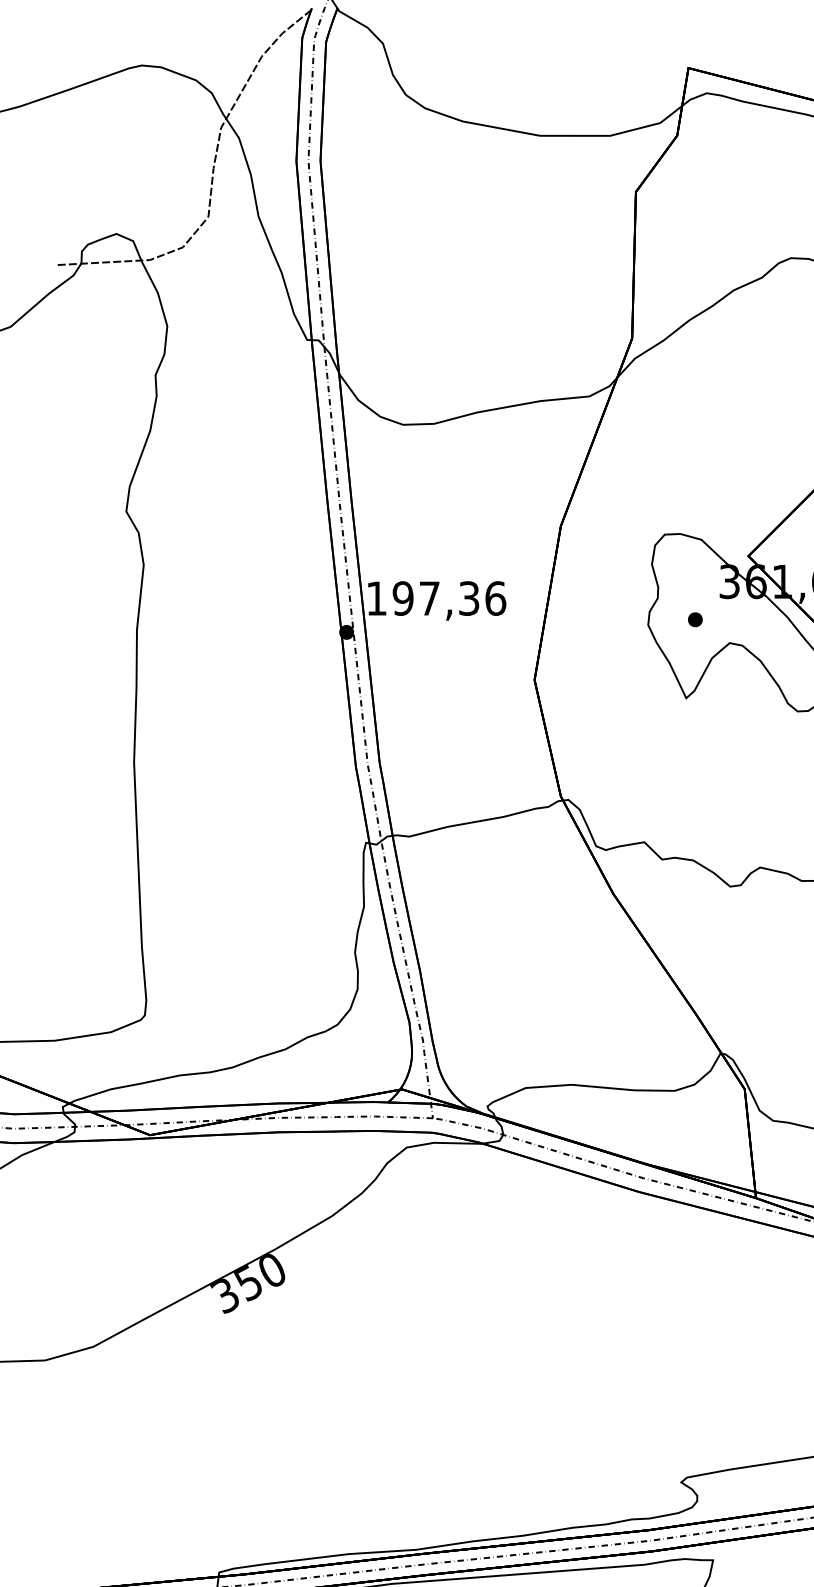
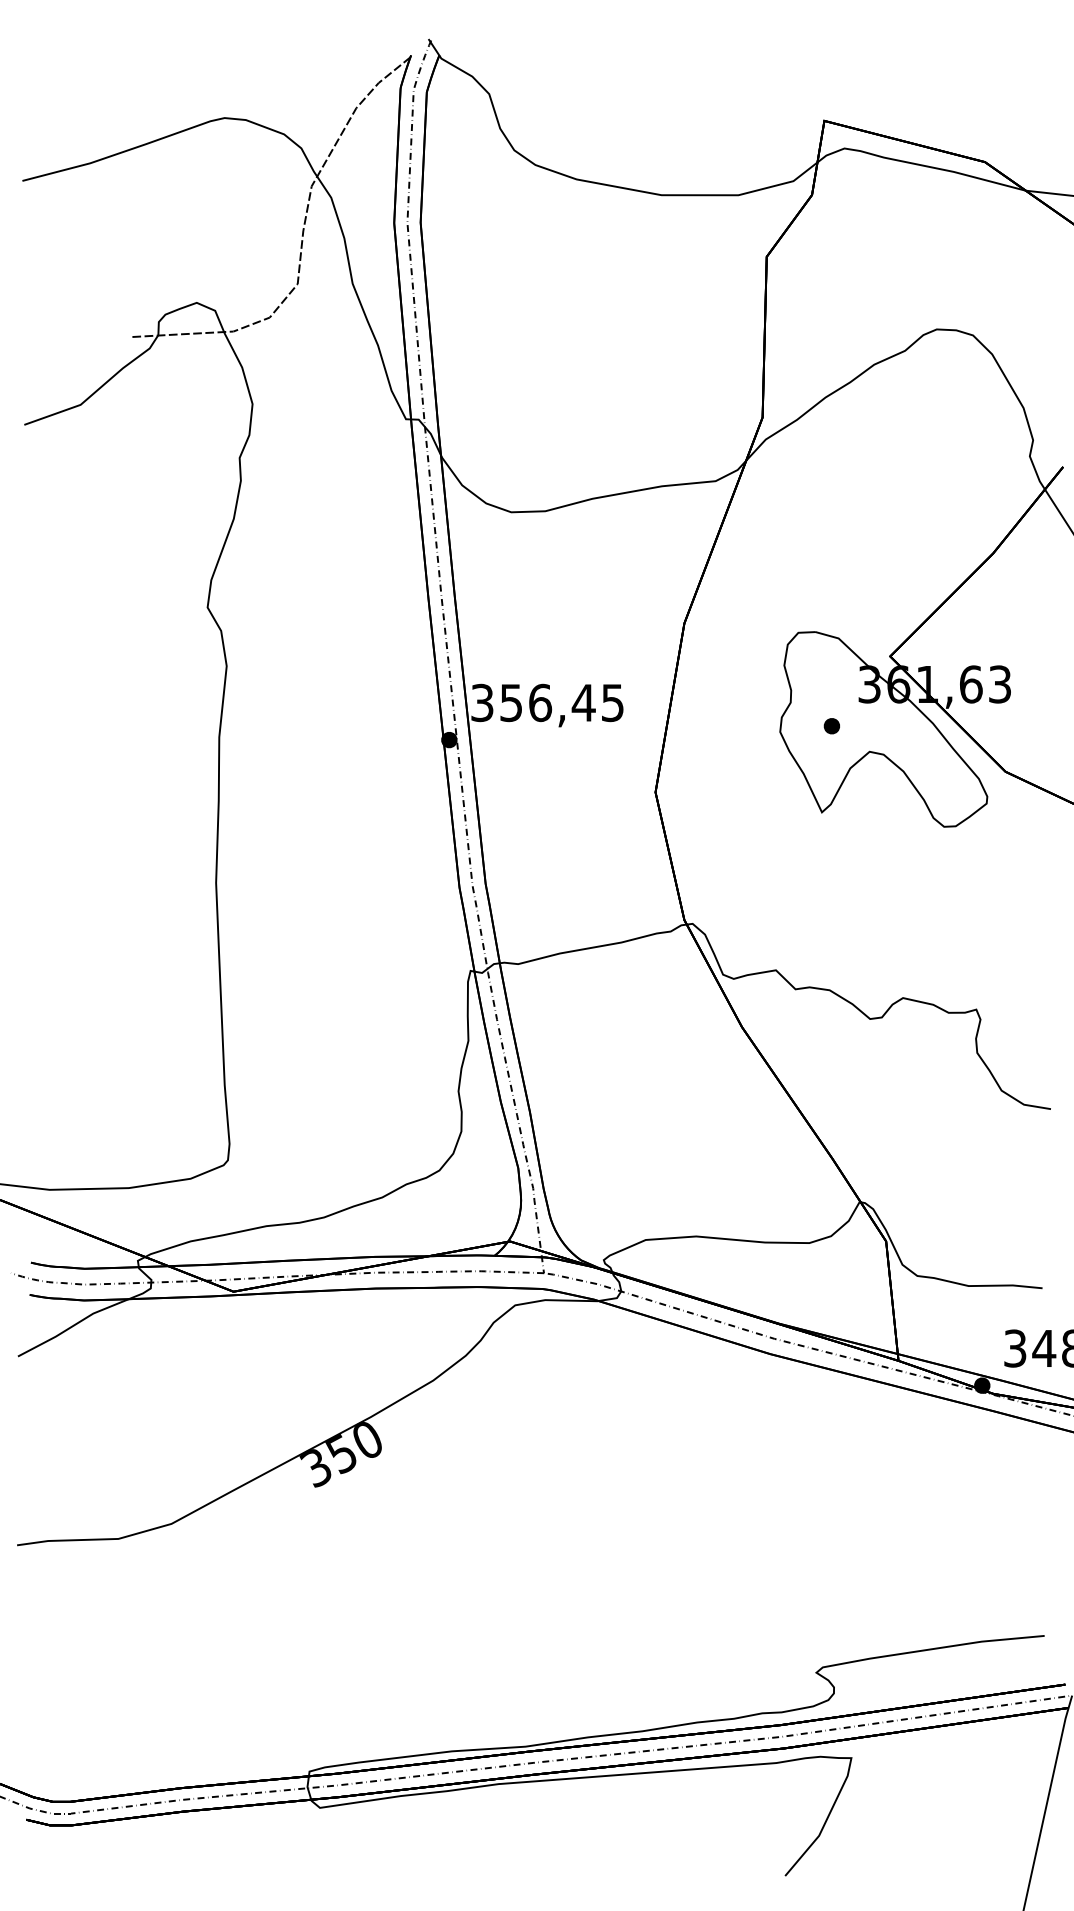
text: (436, 598) -> (547, 702), 197,36 -> 356,45

